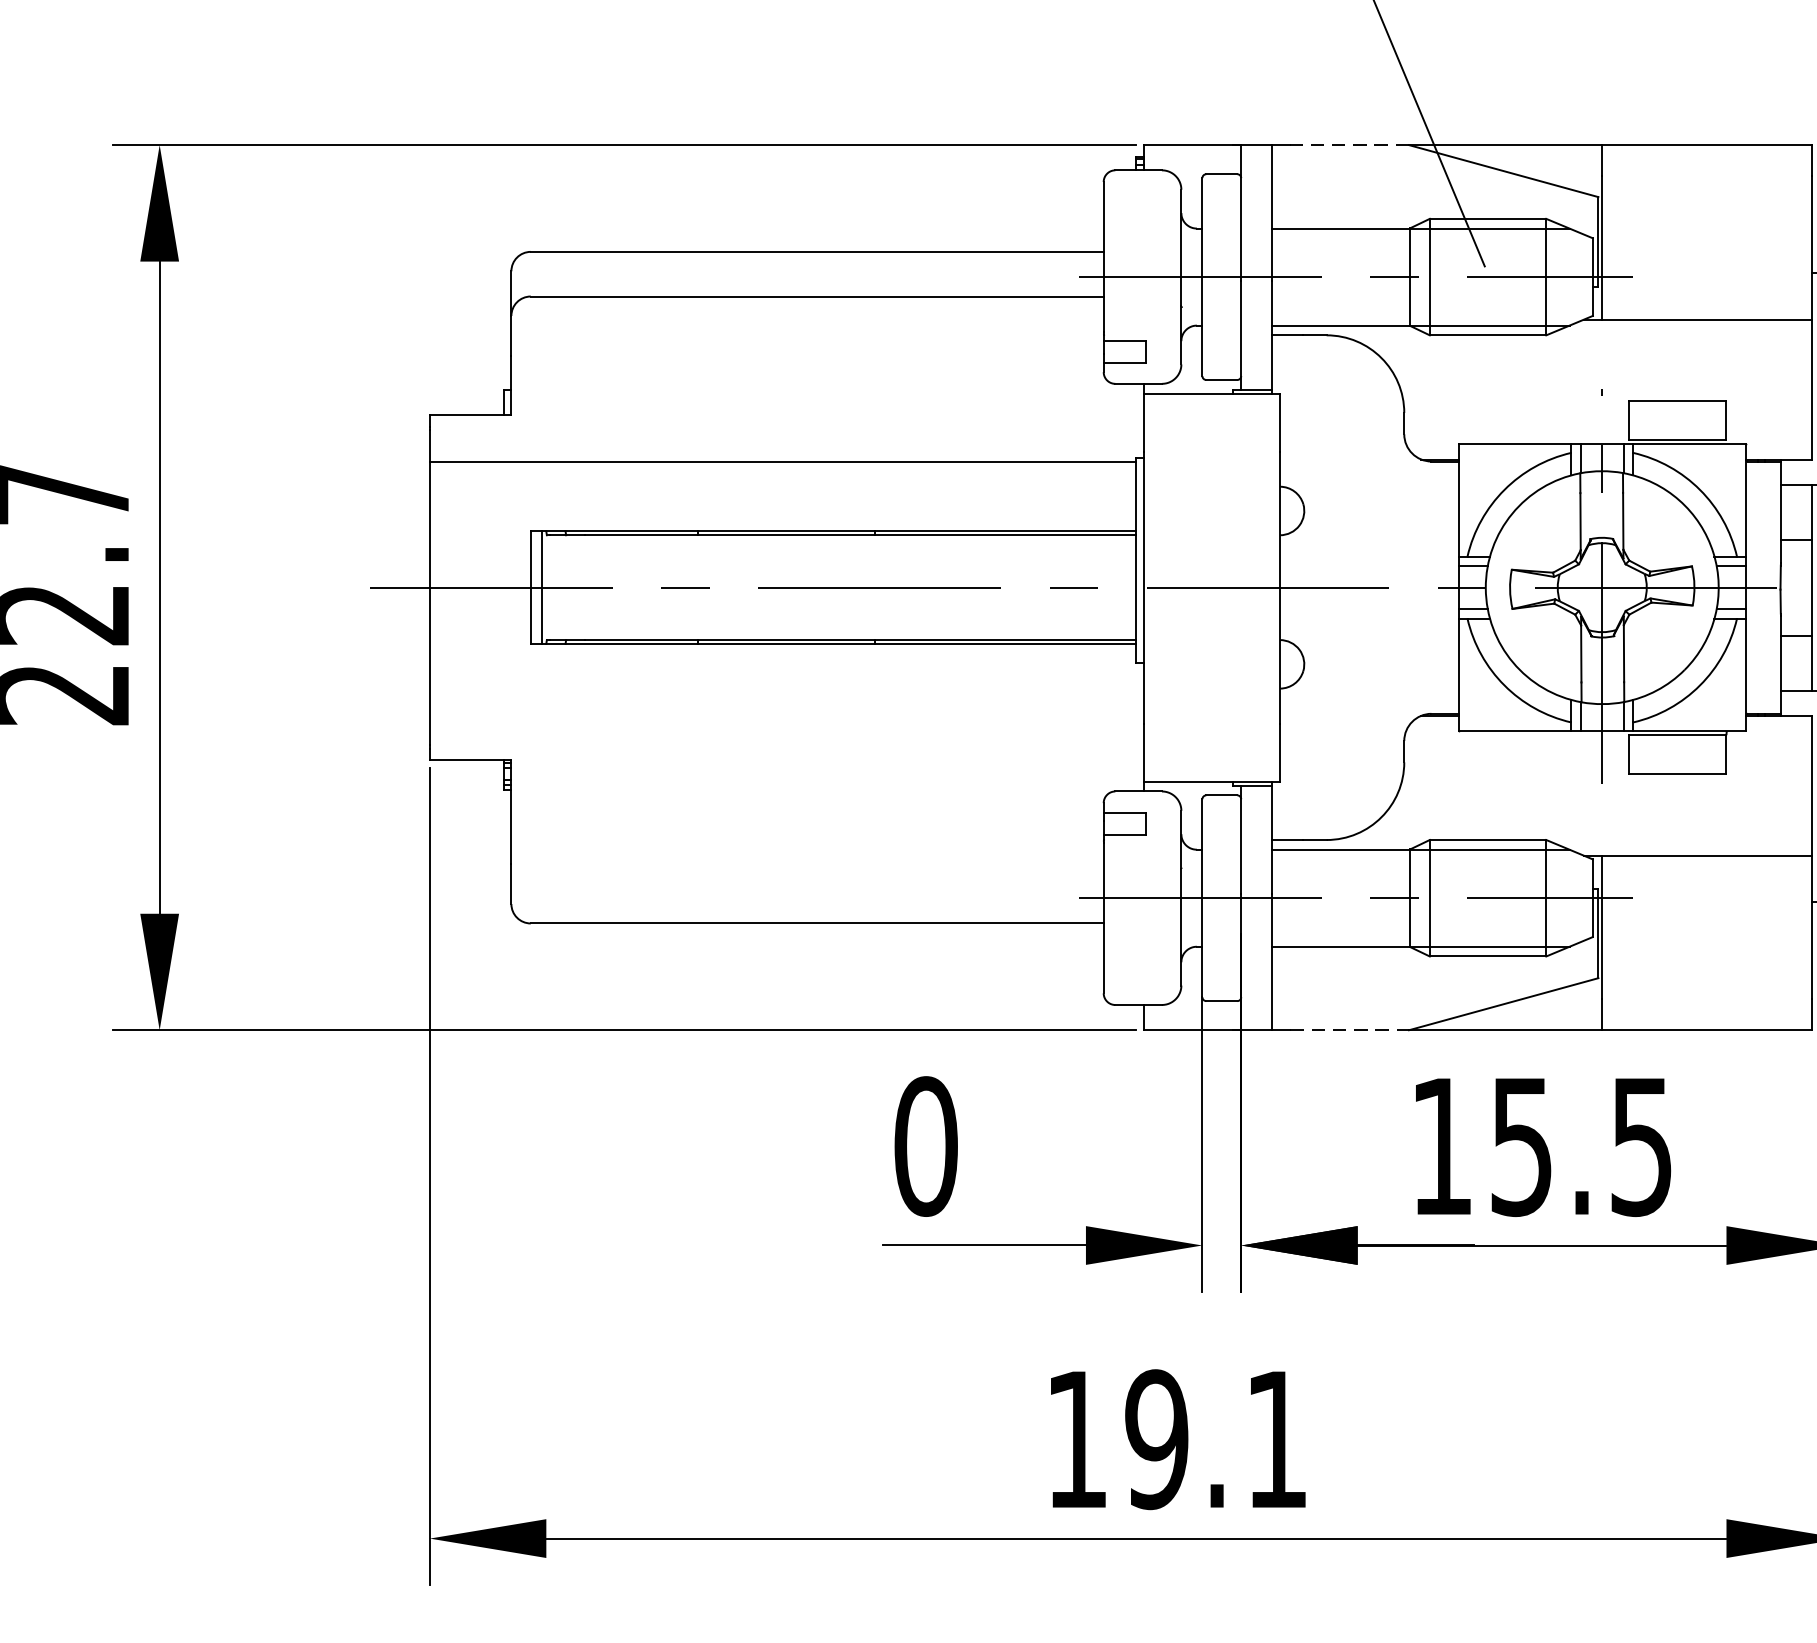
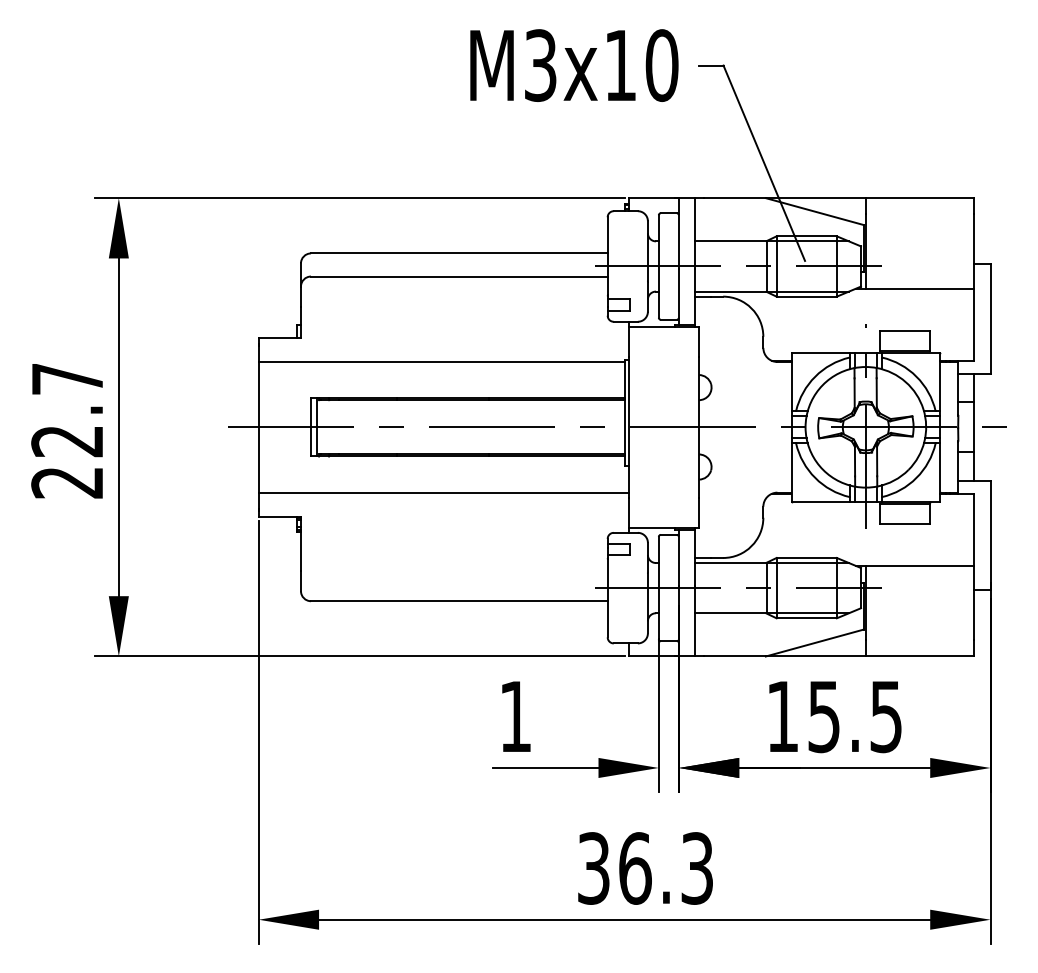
line: (1350, 145) -> (735, 198), dashed -> solid
line: (786, 713) -> (443, 492), added
line: (1350, 1030) -> (735, 656), dashed -> solid
text: (925, 1146) -> (515, 716), 0 -> 1
text: (1176, 1439) -> (645, 868), 19.1 -> 36.3

